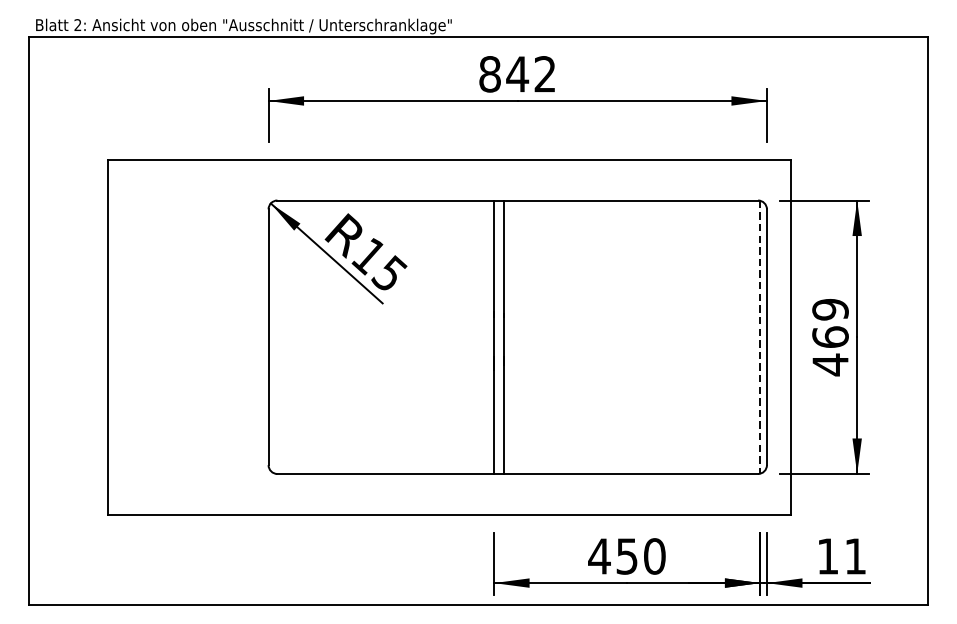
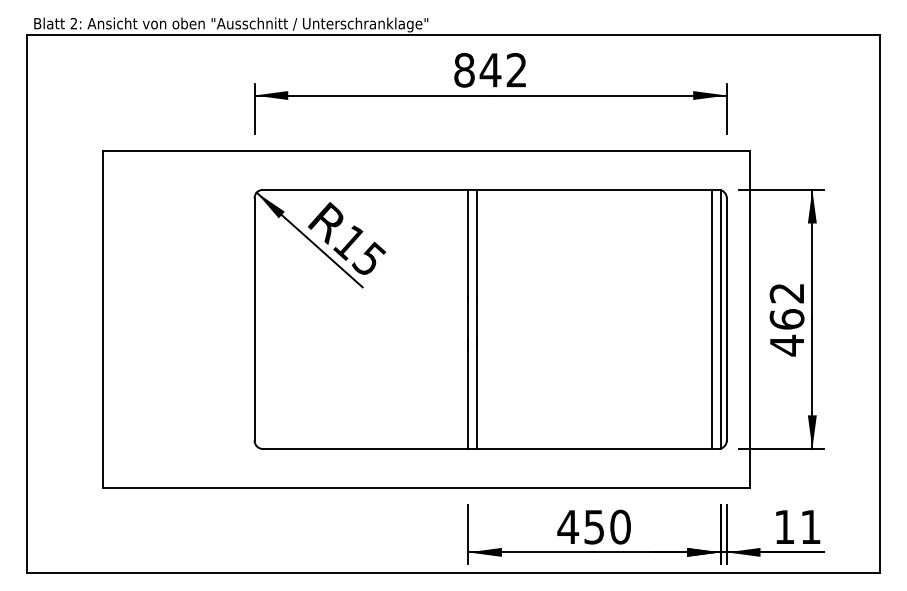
text: (829, 309) -> (786, 293), 469 -> 462
line: (750, 337) -> (711, 319), added
line: (760, 337) -> (720, 319), dashed -> solid

